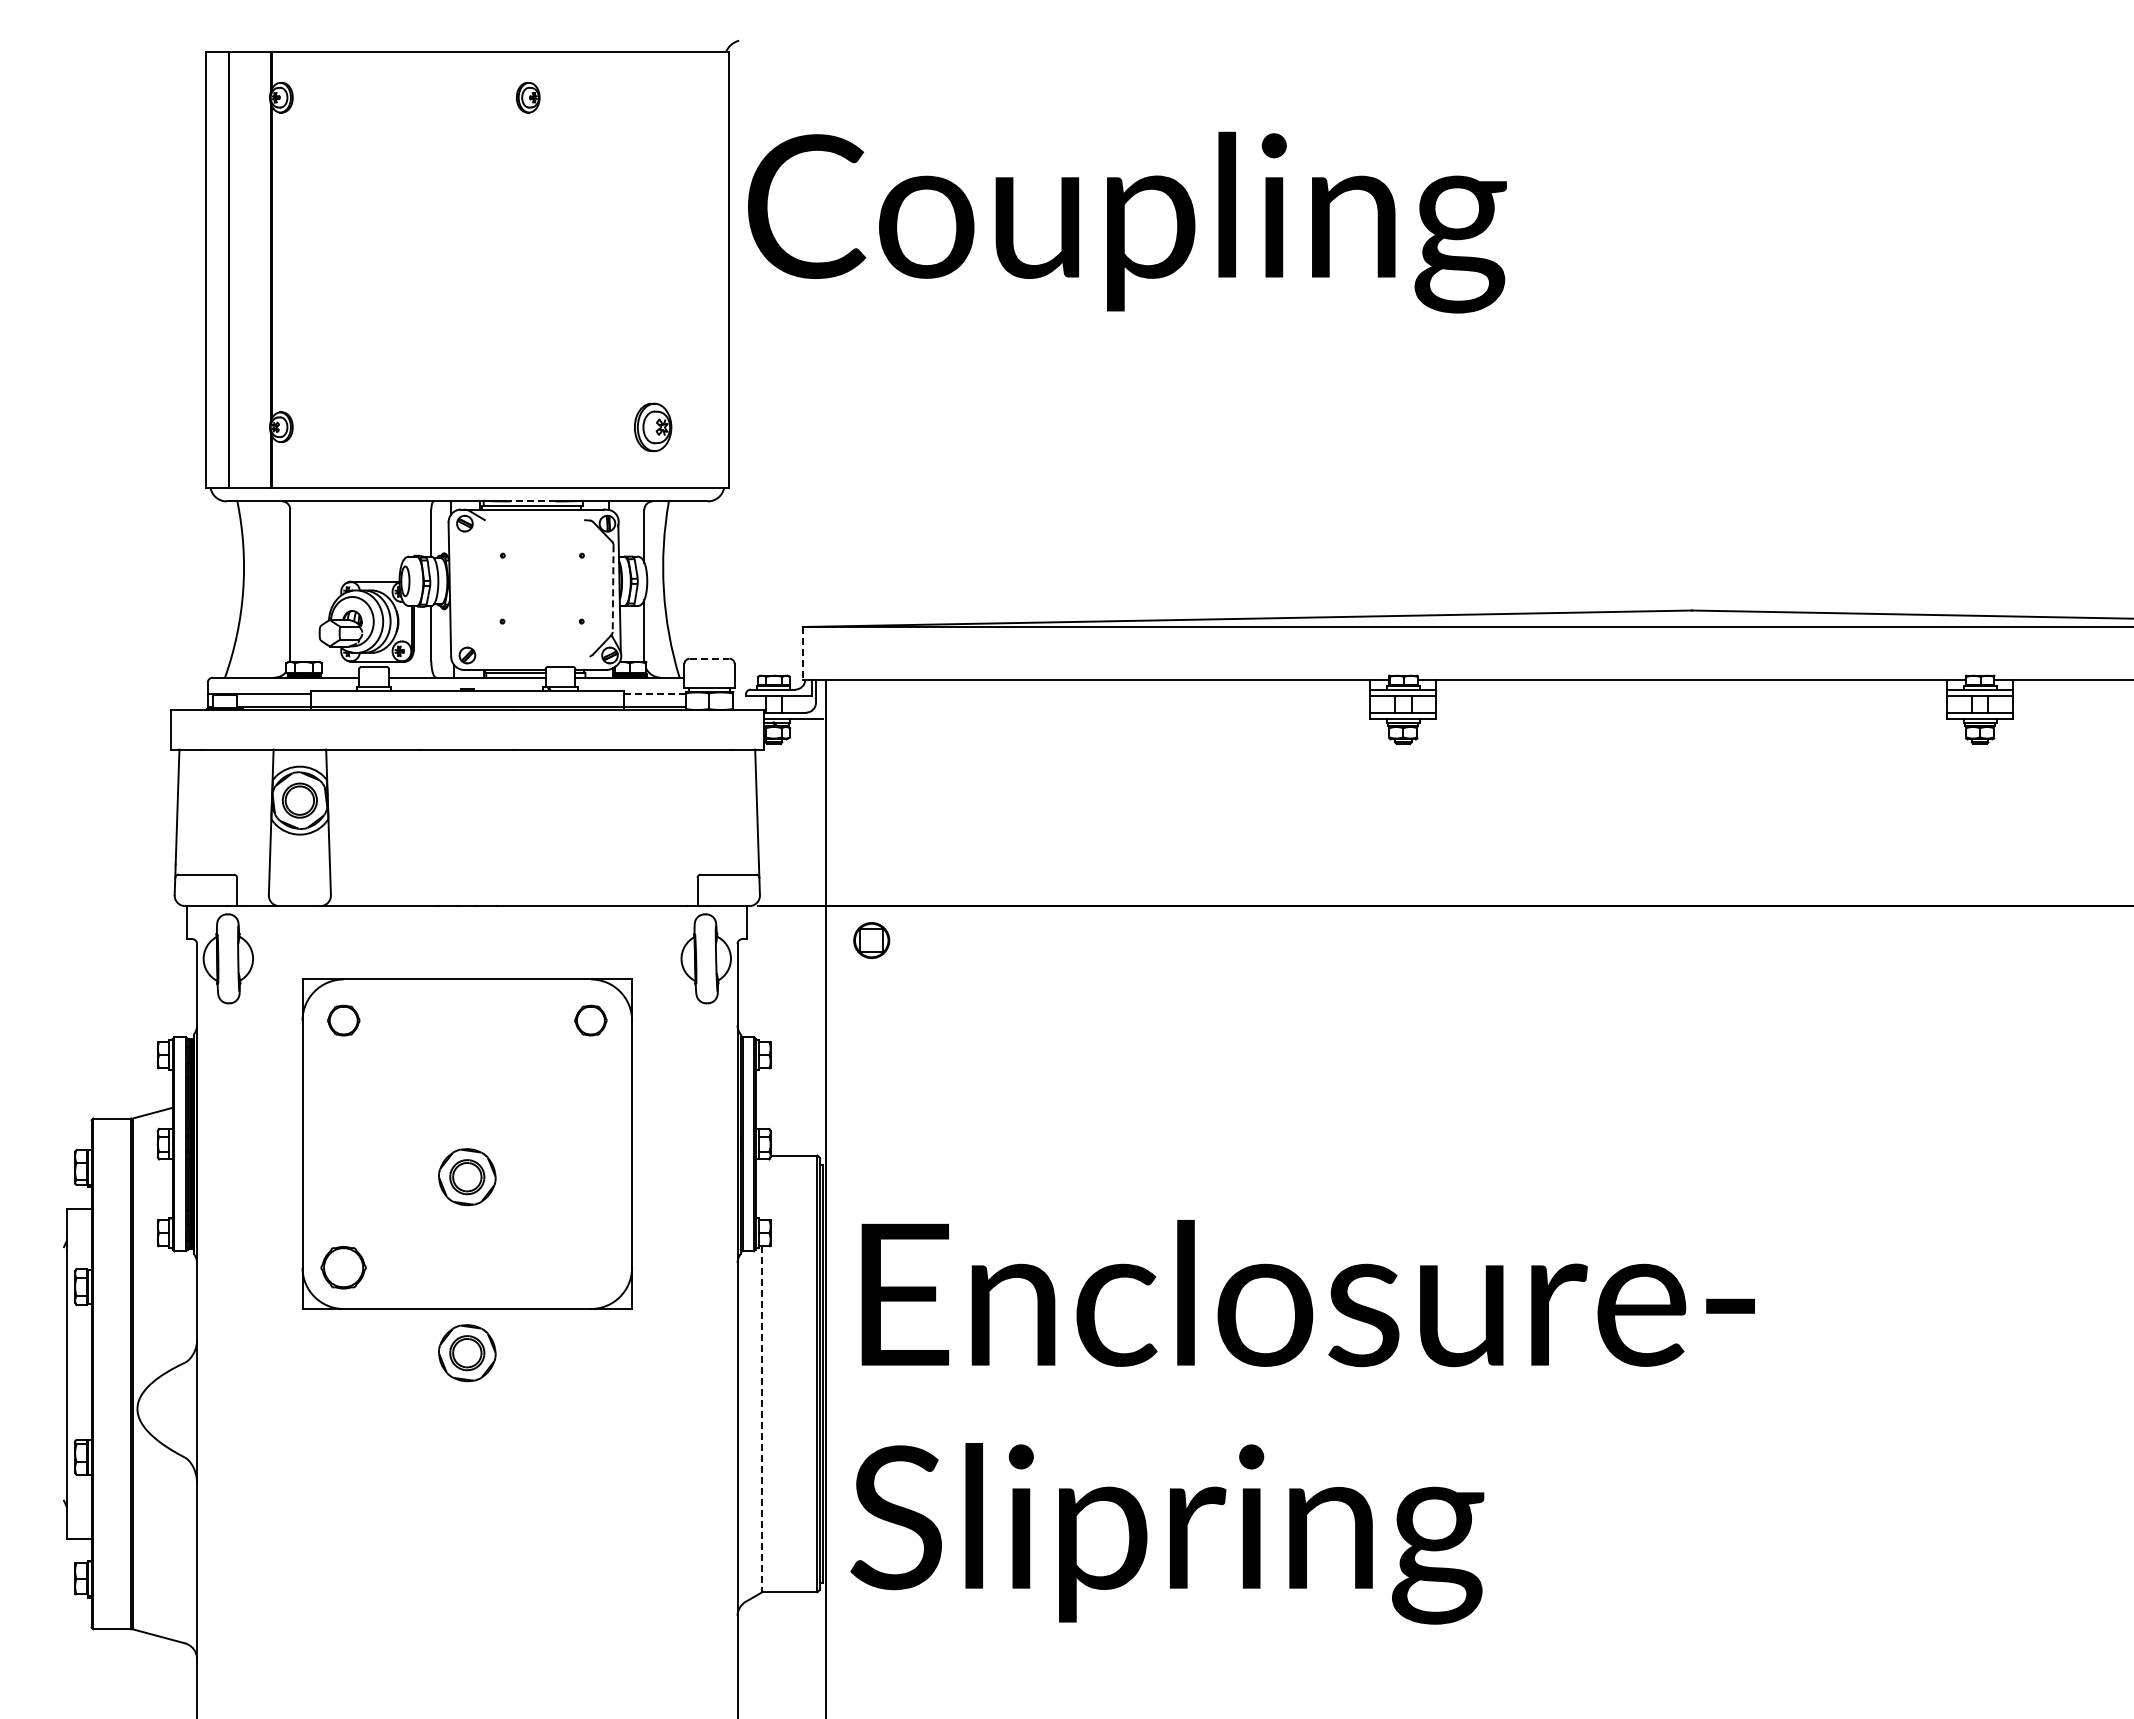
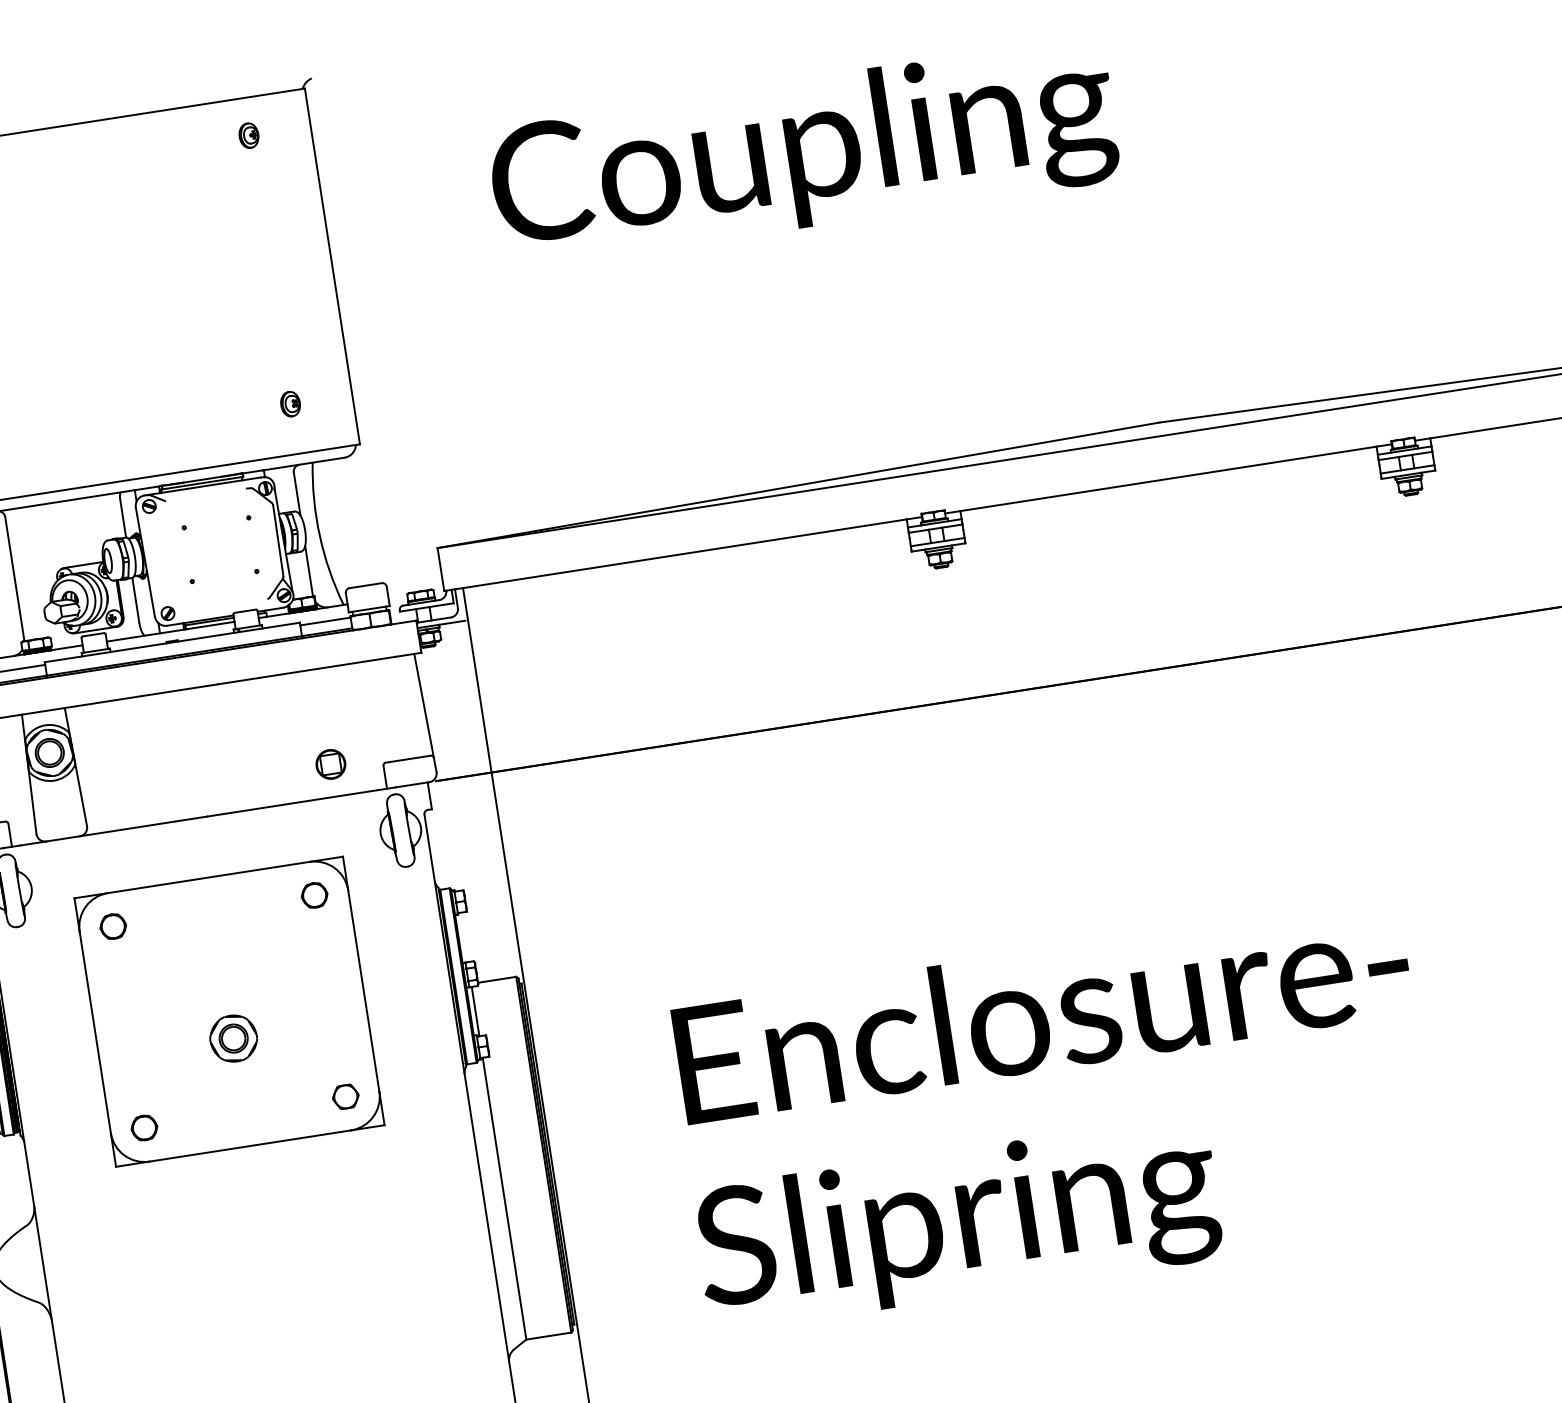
part: (528, 97) -> (249, 135), moved
text: (1127, 222) -> (804, 153), moved
part: (653, 426) -> (290, 403), size x0.62
line: (532, 501) -> (201, 479), dashed -> solid
line: (613, 589) -> (278, 541), dashed -> solid
line: (802, 653) -> (440, 569), dashed -> solid
line: (709, 658) -> (365, 585), dashed -> solid
line: (654, 694) -> (325, 621), dashed -> solid
part: (871, 940) -> (330, 764), moved
line: (762, 1189) -> (475, 1011), added
part: (343, 1267) -> (144, 1127), size x0.71
part: (590, 1267) -> (345, 1096), added
part: (467, 1353) -> (256, 1182), removed
line: (762, 1419) -> (504, 1198), dashed -> solid
text: (1302, 1422) -> (1054, 1116), moved

